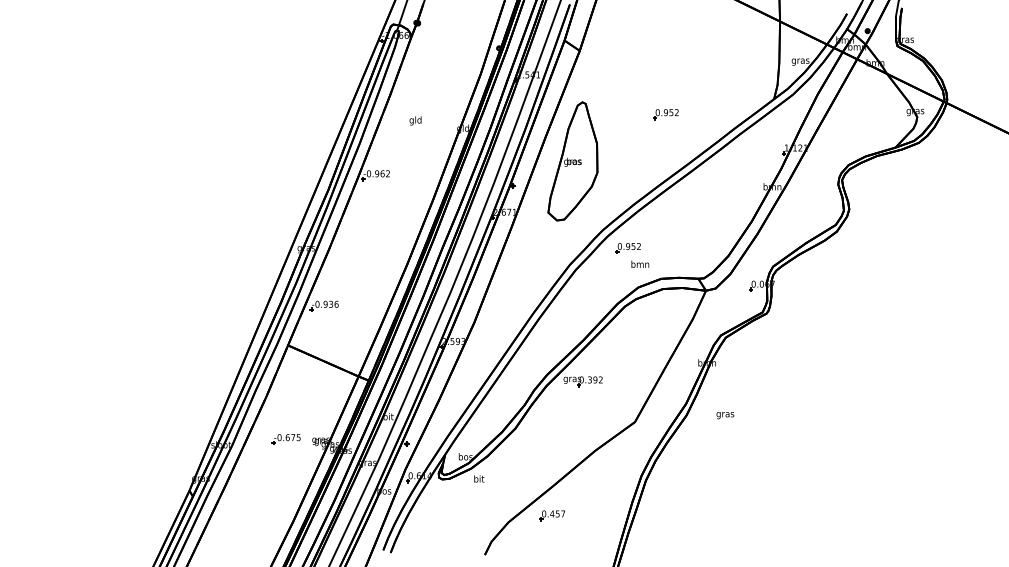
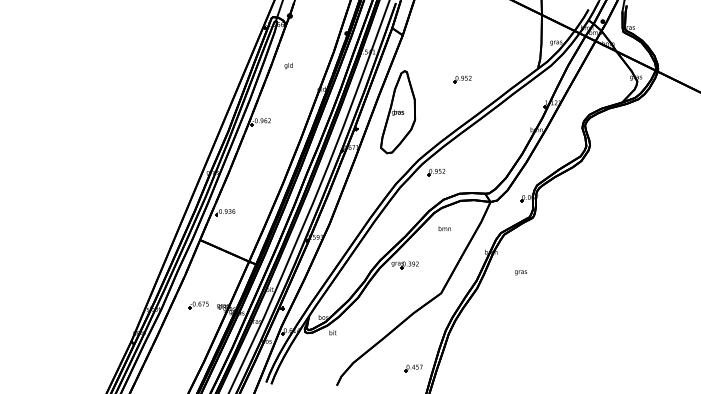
text: (415, 121) -> (288, 66), moved
text: (639, 264) -> (444, 228), moved
text: (724, 415) -> (520, 272), moved
part: (551, 515) -> (413, 368), moved

